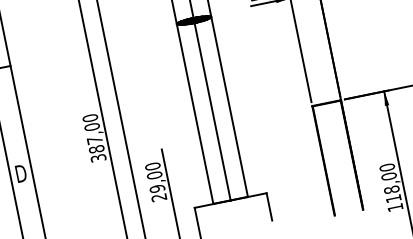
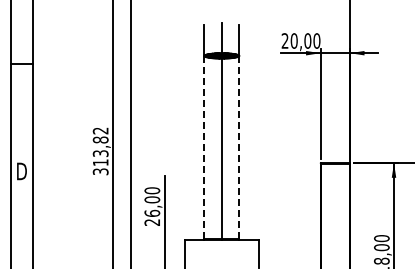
line: (229, 106) -> (239, 147), solid -> dashed
line: (195, 113) -> (204, 147), solid -> dashed
text: (93, 133) -> (100, 146), 387,00 -> 313,82
text: (157, 188) -> (152, 213), 29,00 -> 26,00

